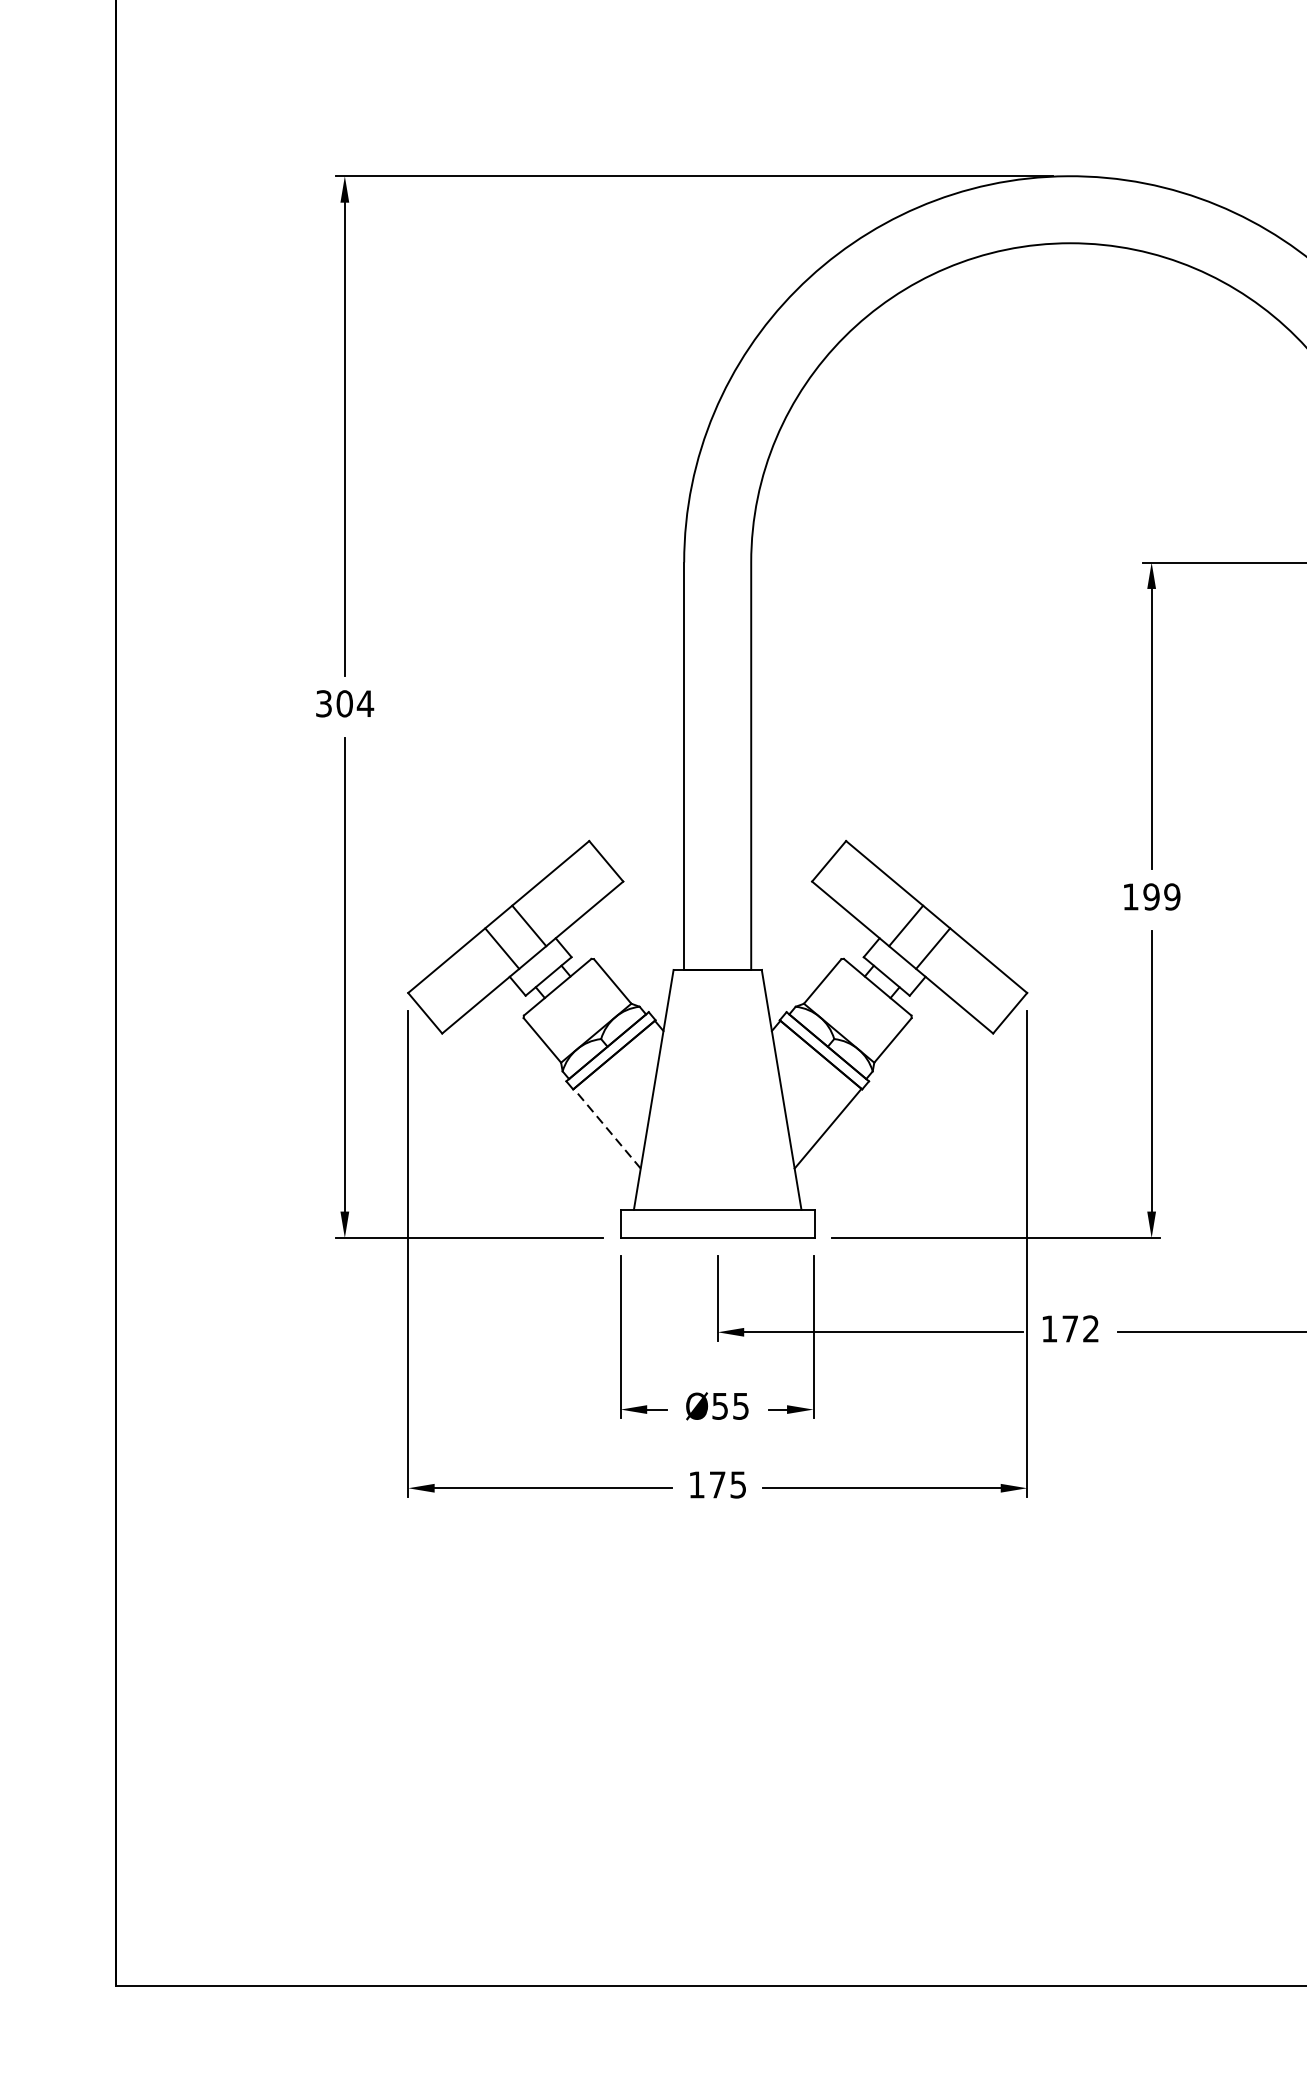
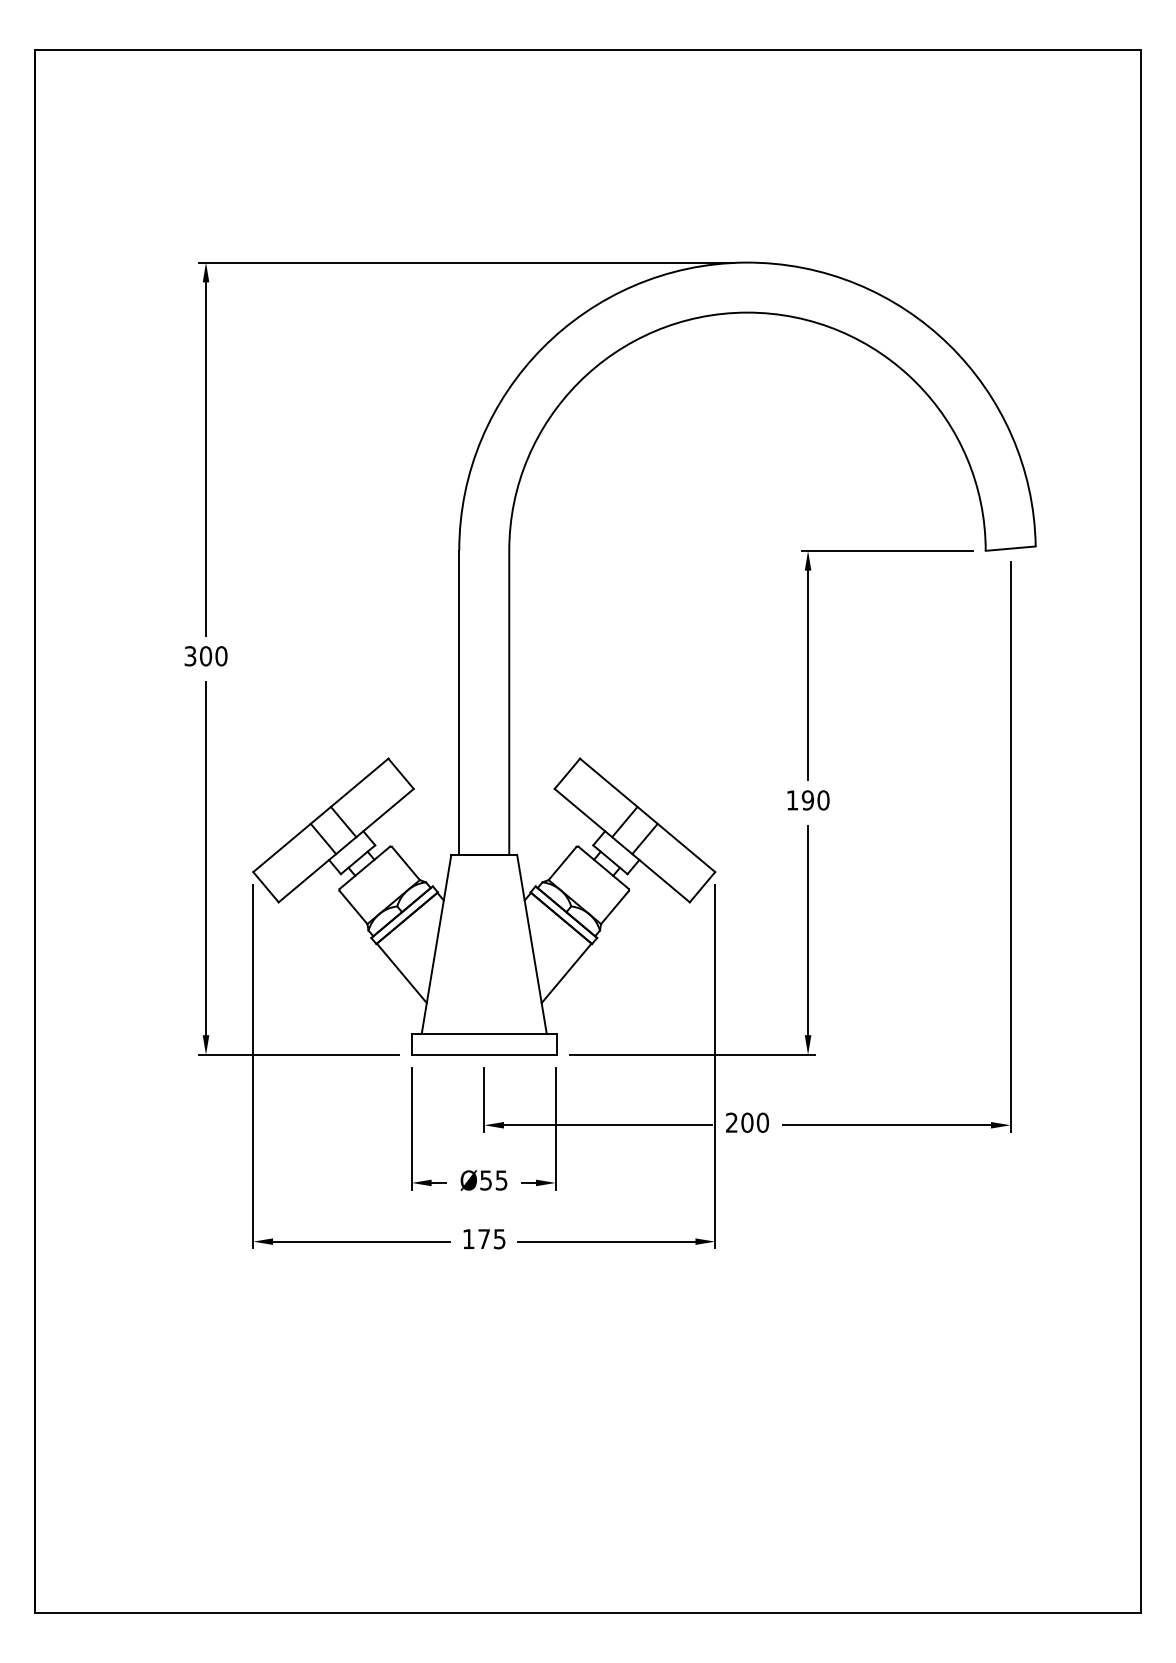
text: (365, 704) -> (221, 656), 304 -> 300
text: (1172, 897) -> (823, 800), 199 -> 190
line: (606, 1128) -> (401, 973), dashed -> solid
text: (1070, 1328) -> (747, 1122), 172 -> 200

